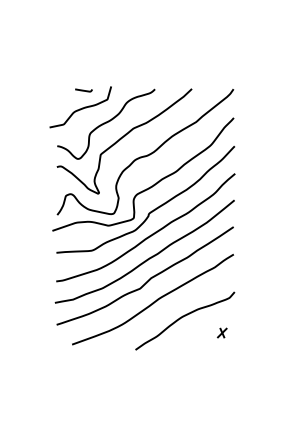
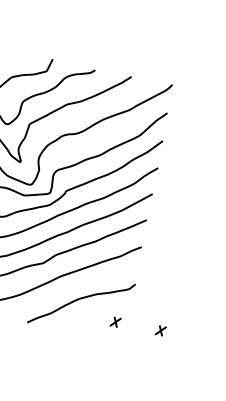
curve: (83, 90) -> (24, 57), removed
part: (268, 332) -> (161, 330), added

